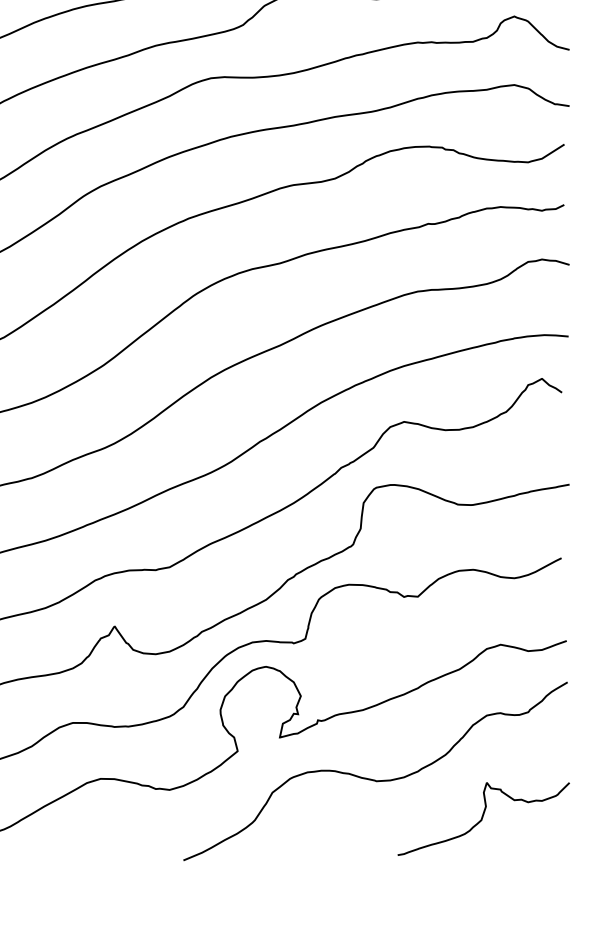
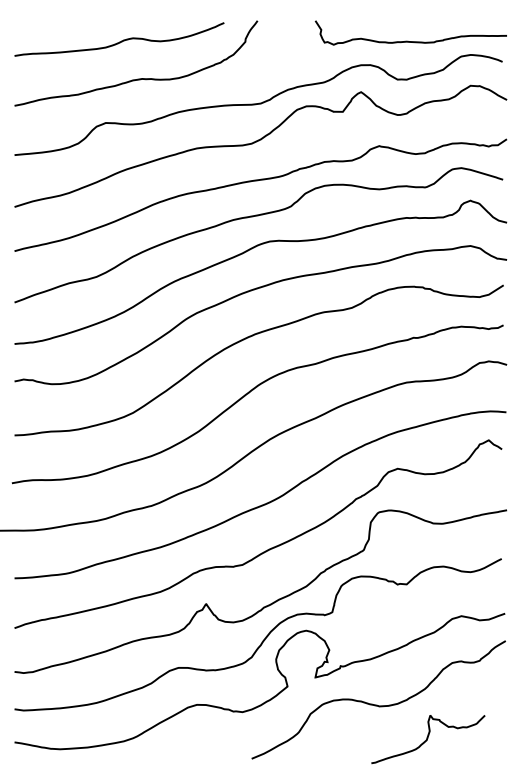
curve: (484, 817) -> (428, 738), moved

